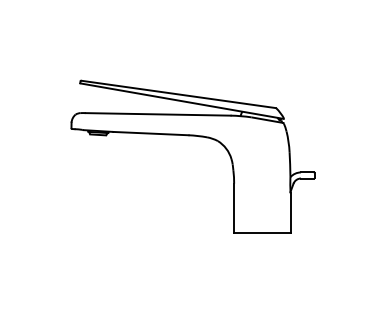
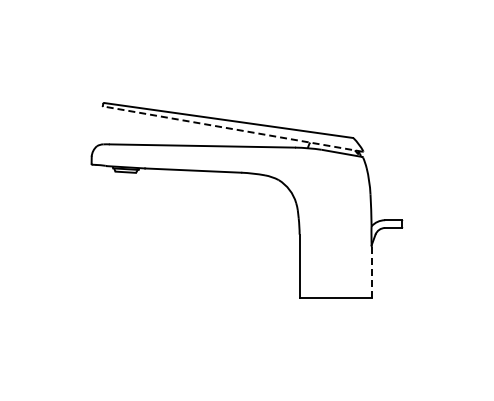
line: (182, 101) -> (233, 129), solid -> dashed
line: (290, 212) -> (371, 271), solid -> dashed

